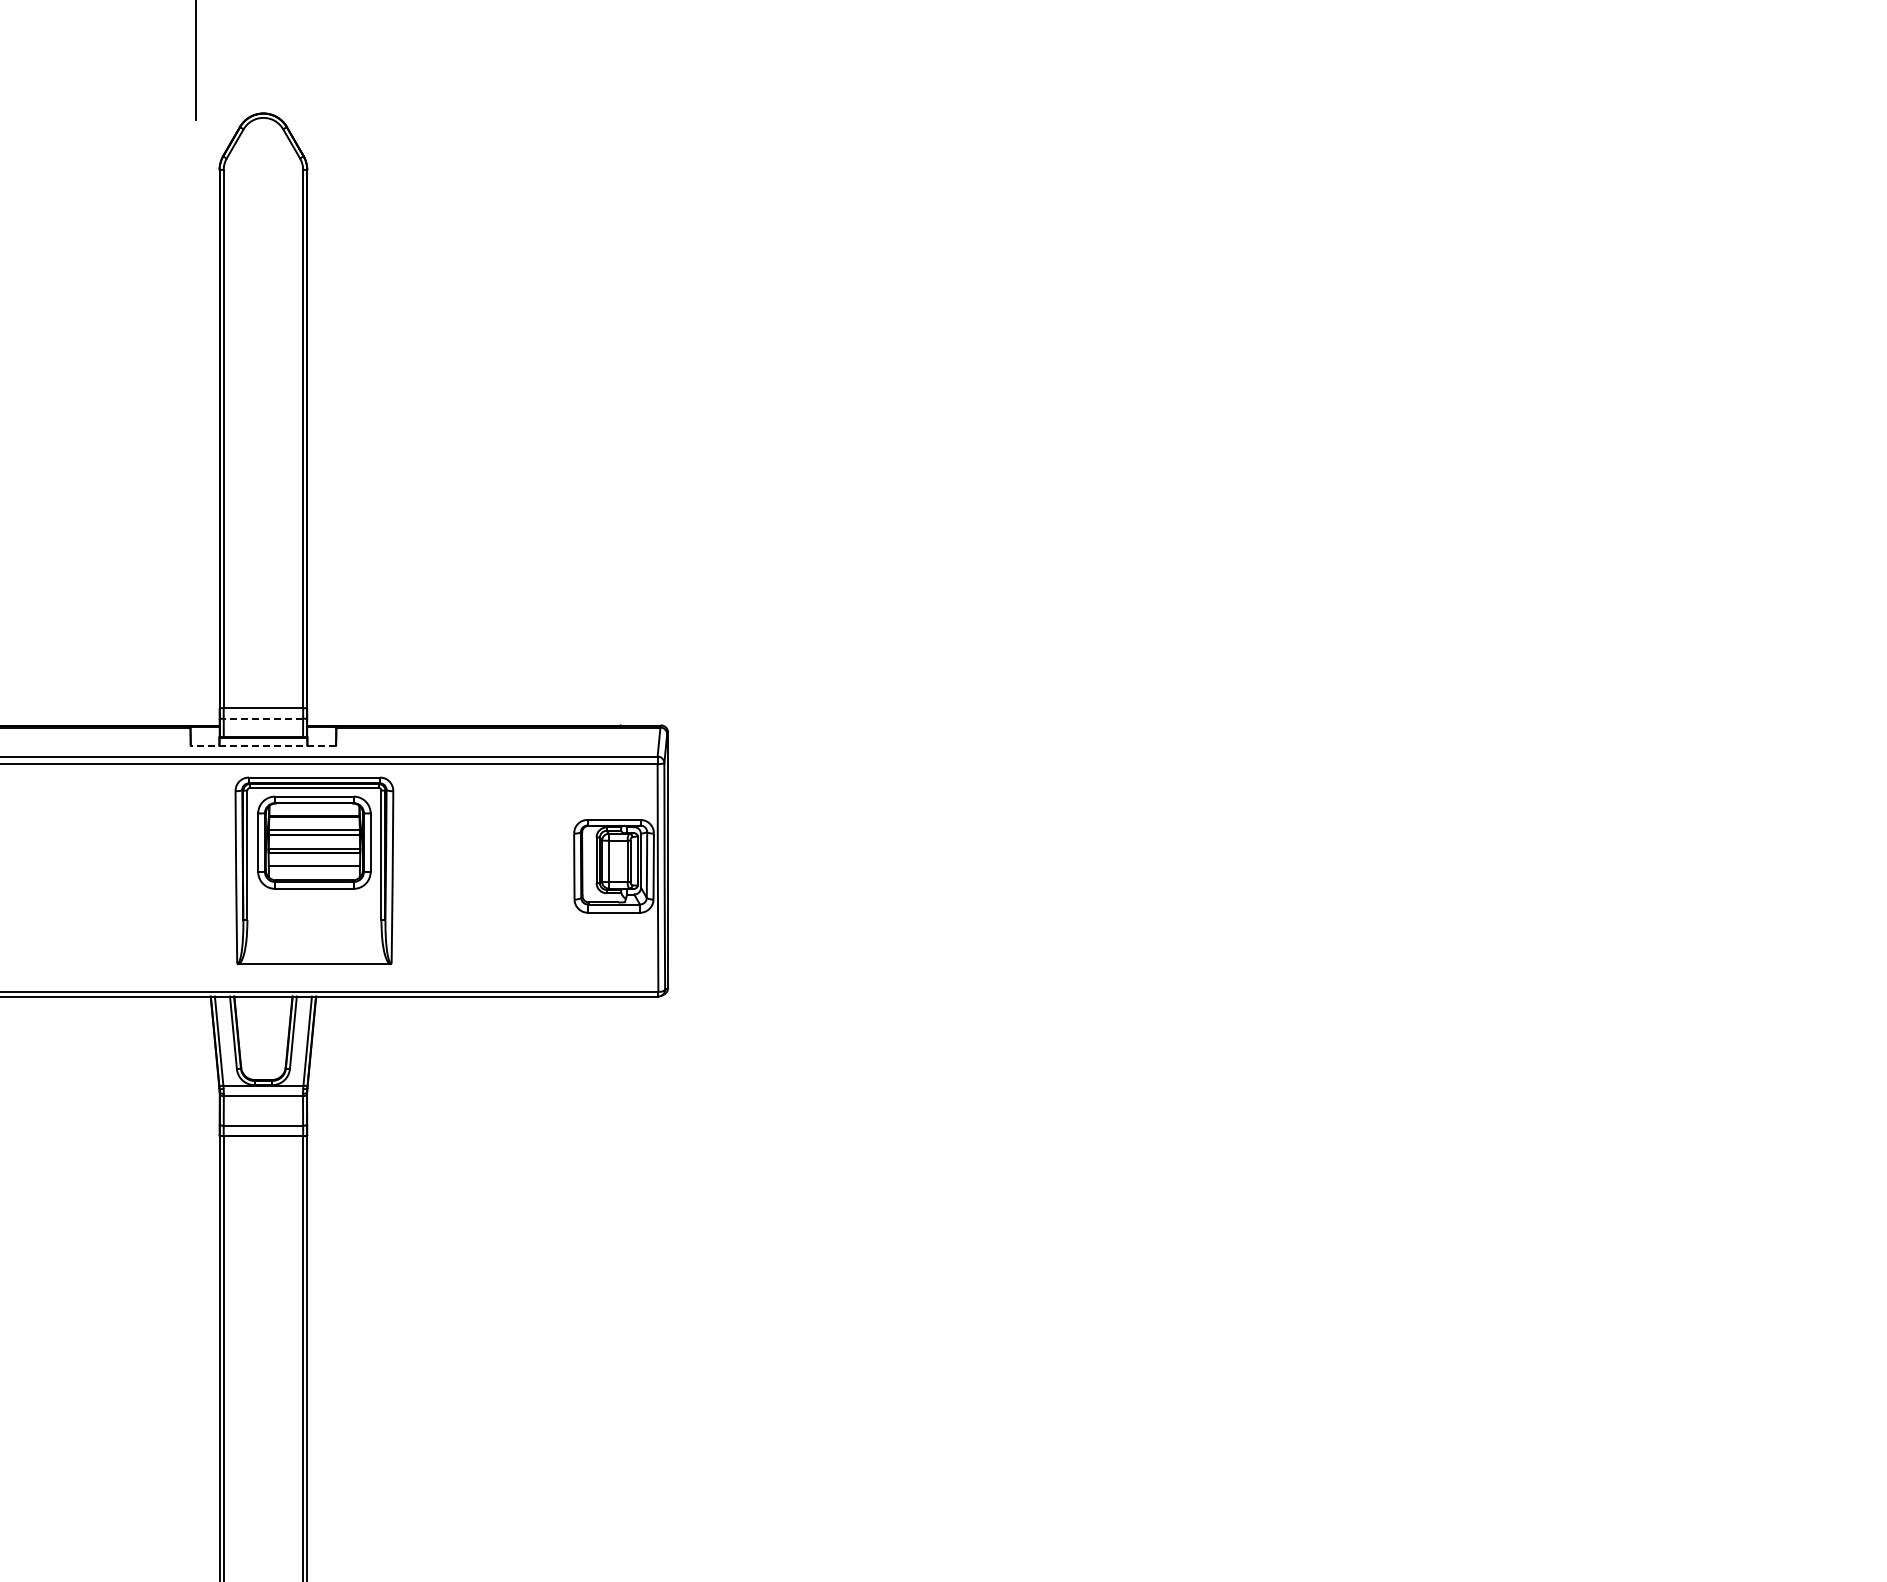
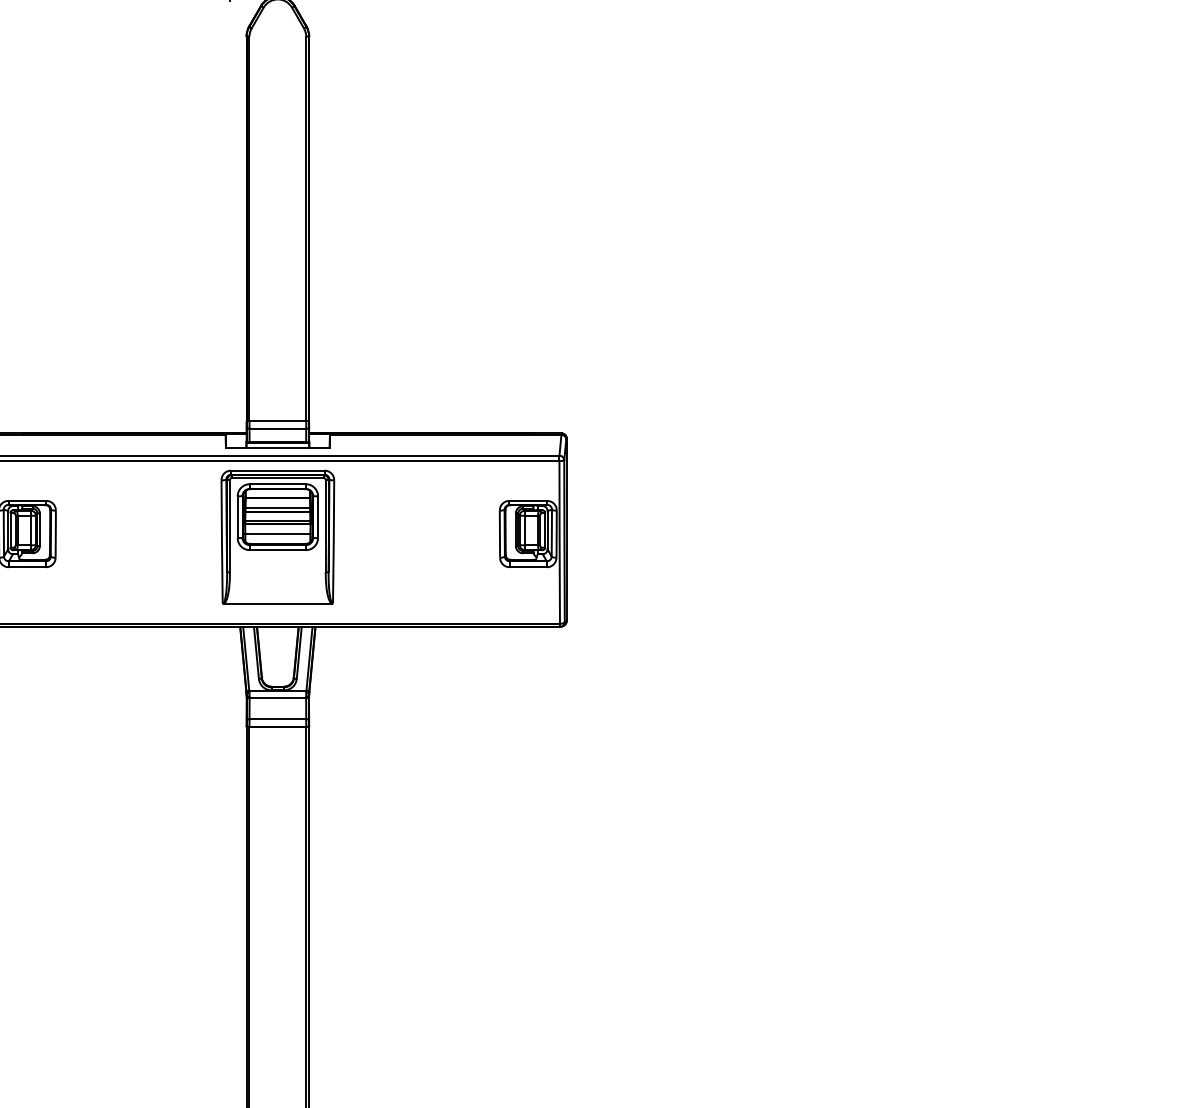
line: (263, 718) -> (277, 428), dashed -> solid
line: (263, 745) -> (277, 447), dashed -> solid
part: (314, 870) -> (277, 537), moved

